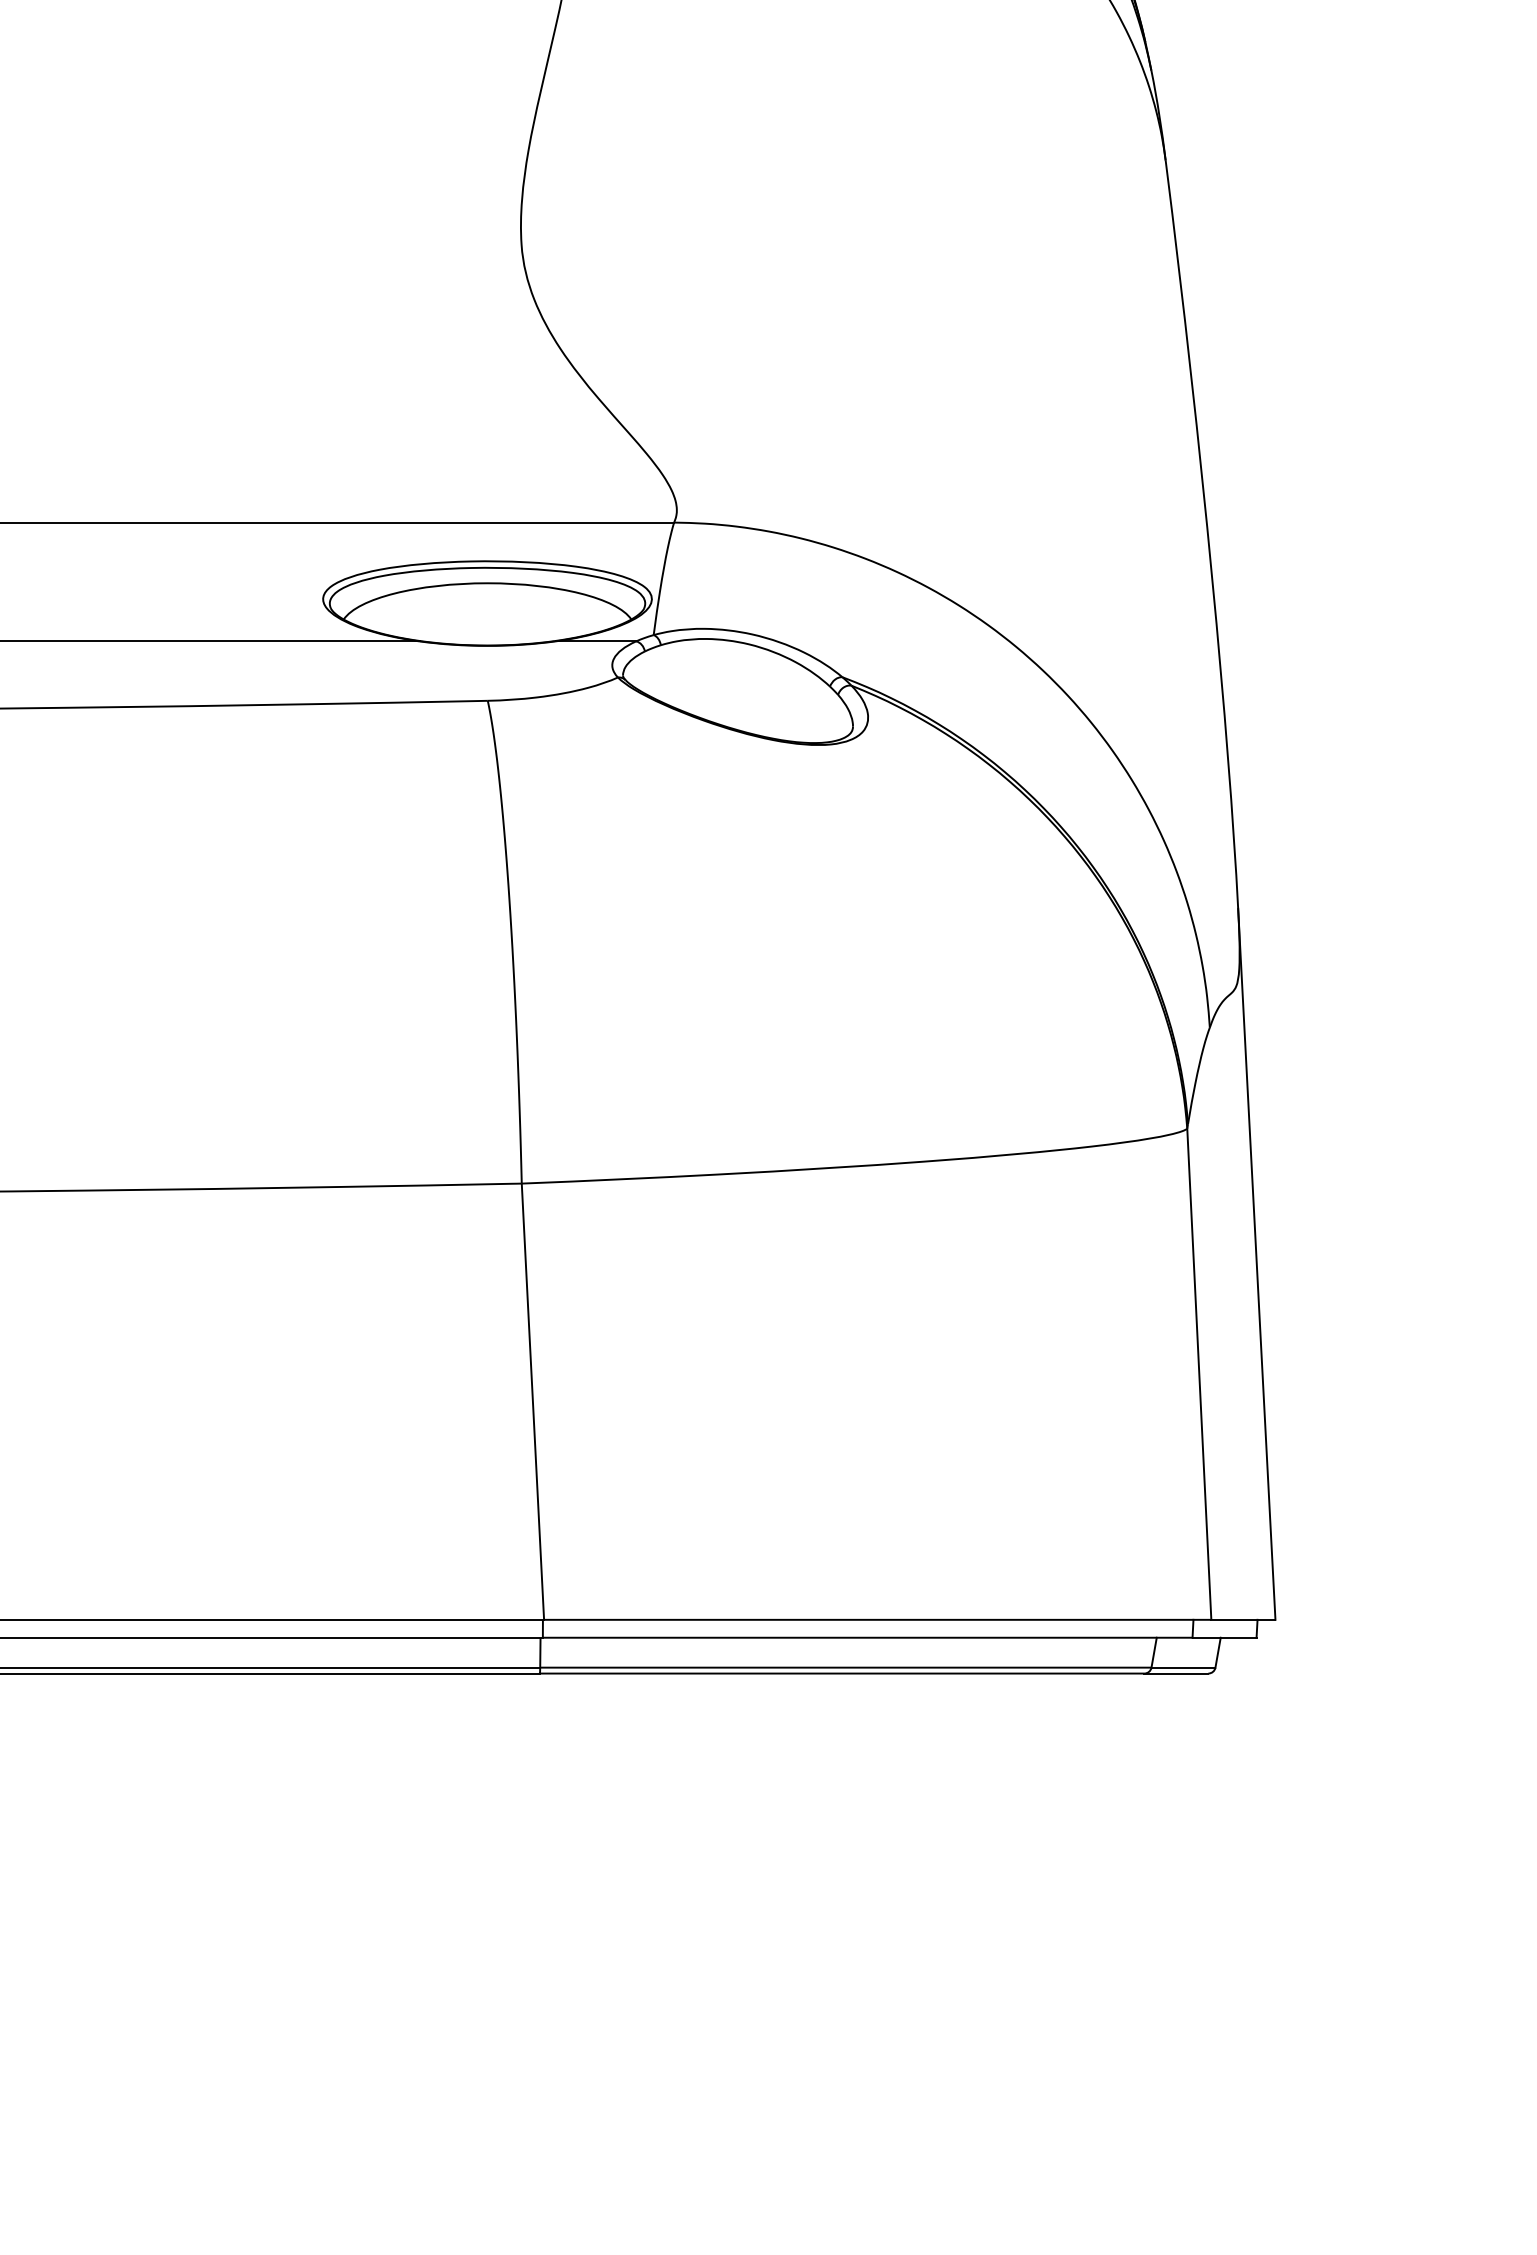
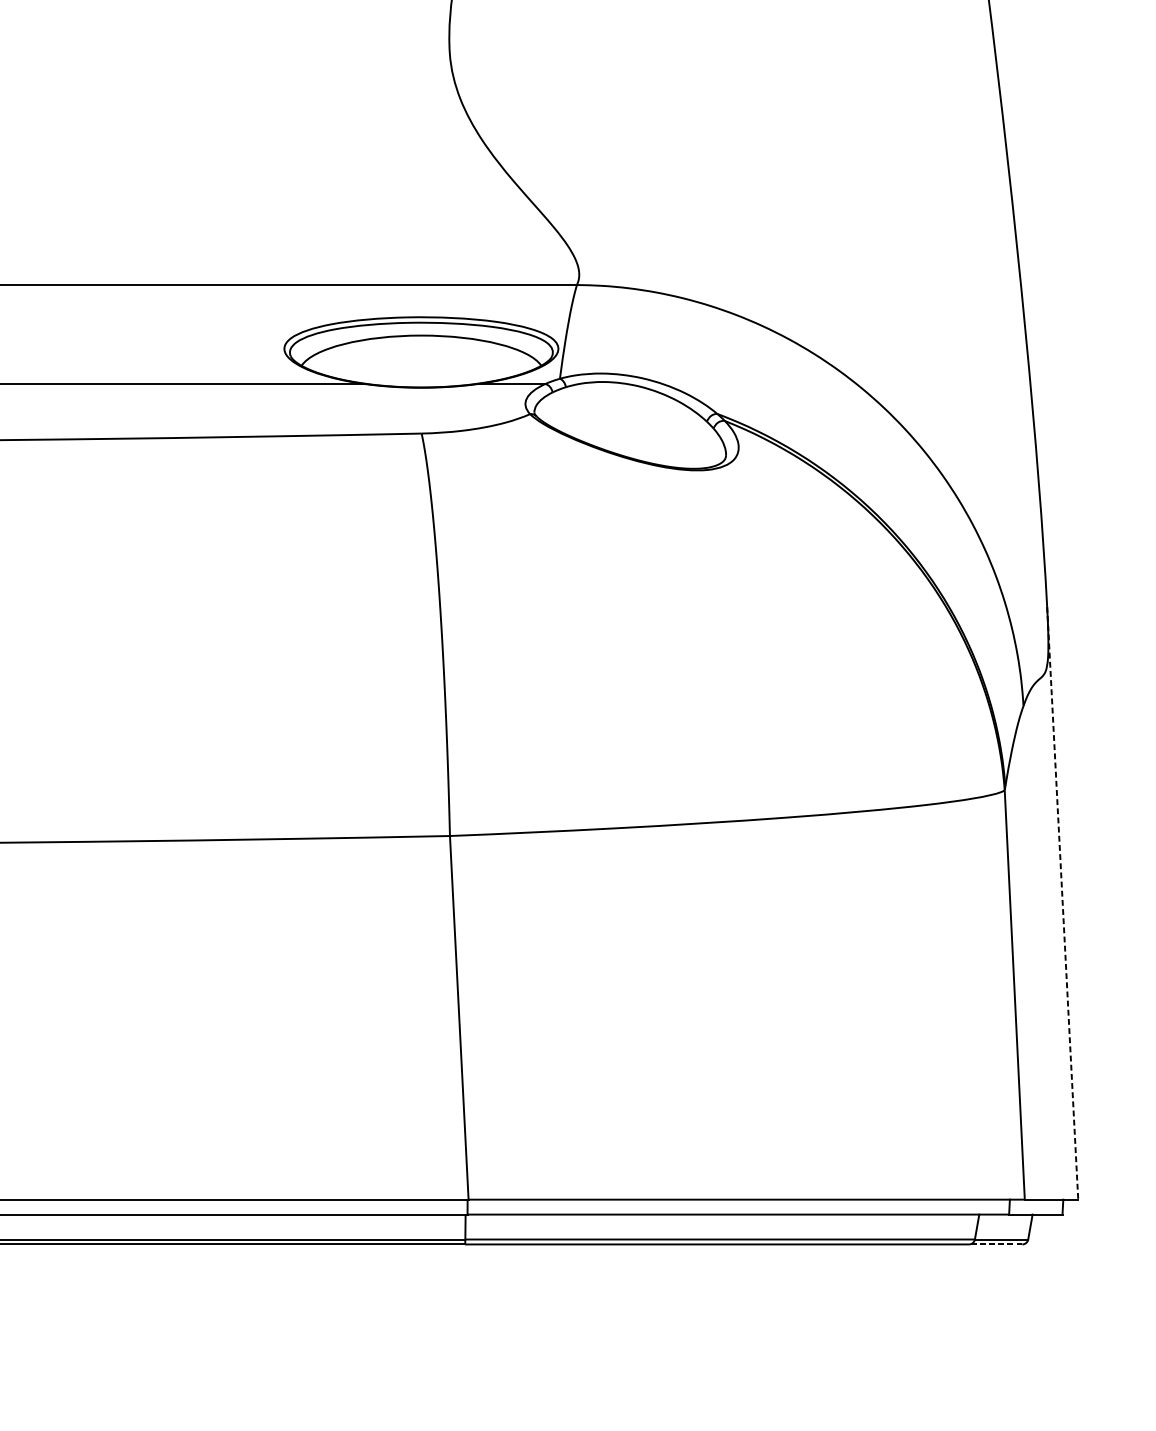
line: (1256, 1264) -> (1062, 903), solid -> dashed
line: (1176, 1673) -> (995, 1244), solid -> dashed

